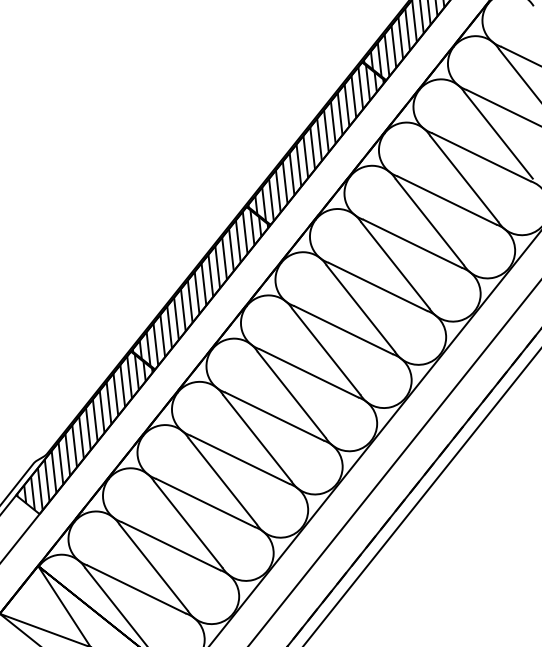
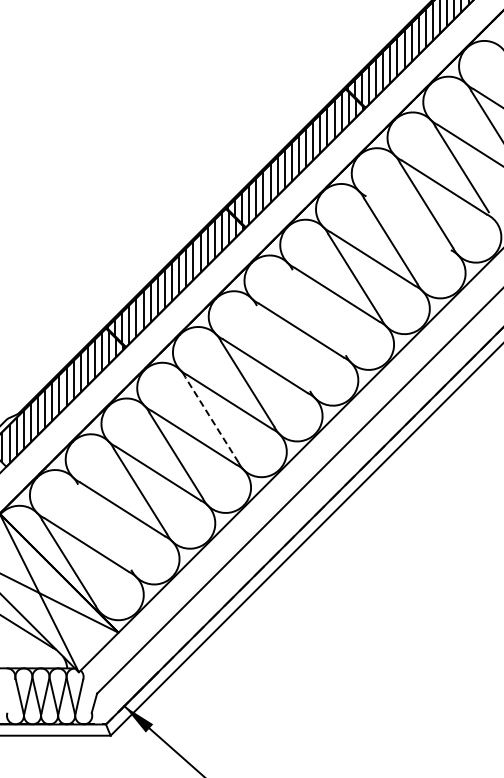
line: (446, 200) -> (408, 223), removed
line: (359, 308) -> (318, 312), removed
line: (326, 350) -> (283, 347), removed
line: (256, 437) -> (211, 419), solid -> dashed
line: (153, 567) -> (104, 526), removed

